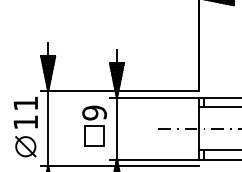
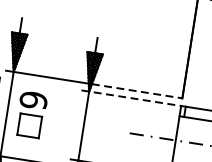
line: (158, 90) -> (136, 90), solid -> dashed
line: (154, 97) -> (131, 97), solid -> dashed
part: (94, 125) -> (31, 114), moved

